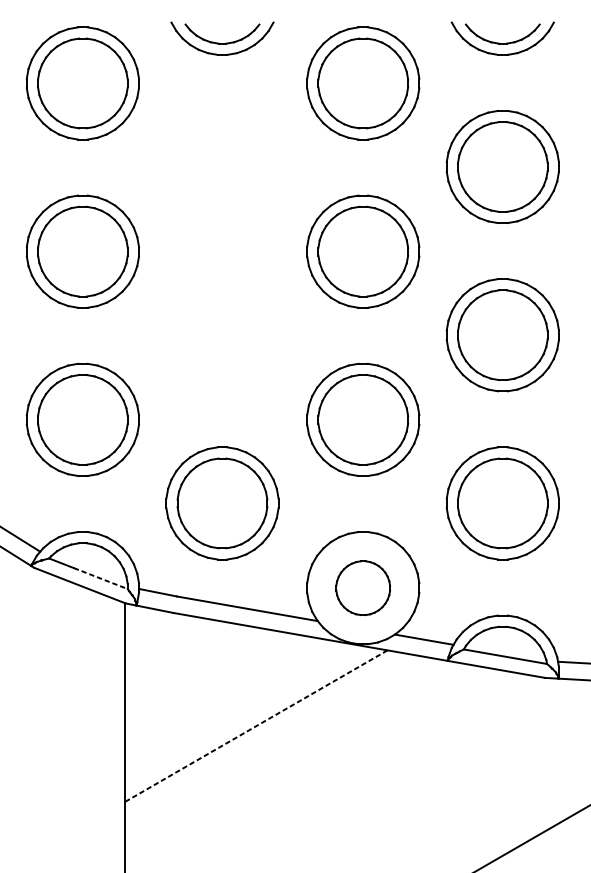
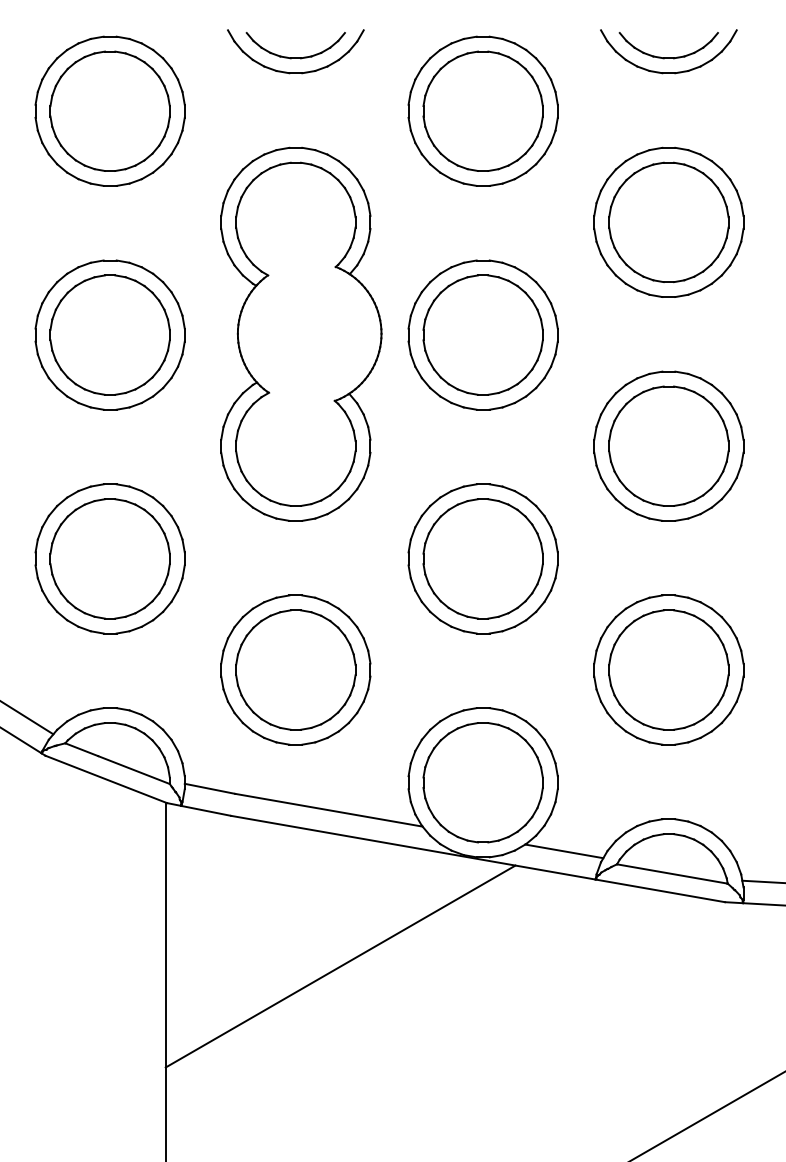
part: (226, 250) -> (301, 333), added
line: (101, 578) -> (134, 770), dashed -> solid
part: (362, 587) -> (482, 782), size x1.67
line: (256, 726) -> (340, 966), dashed -> solid

